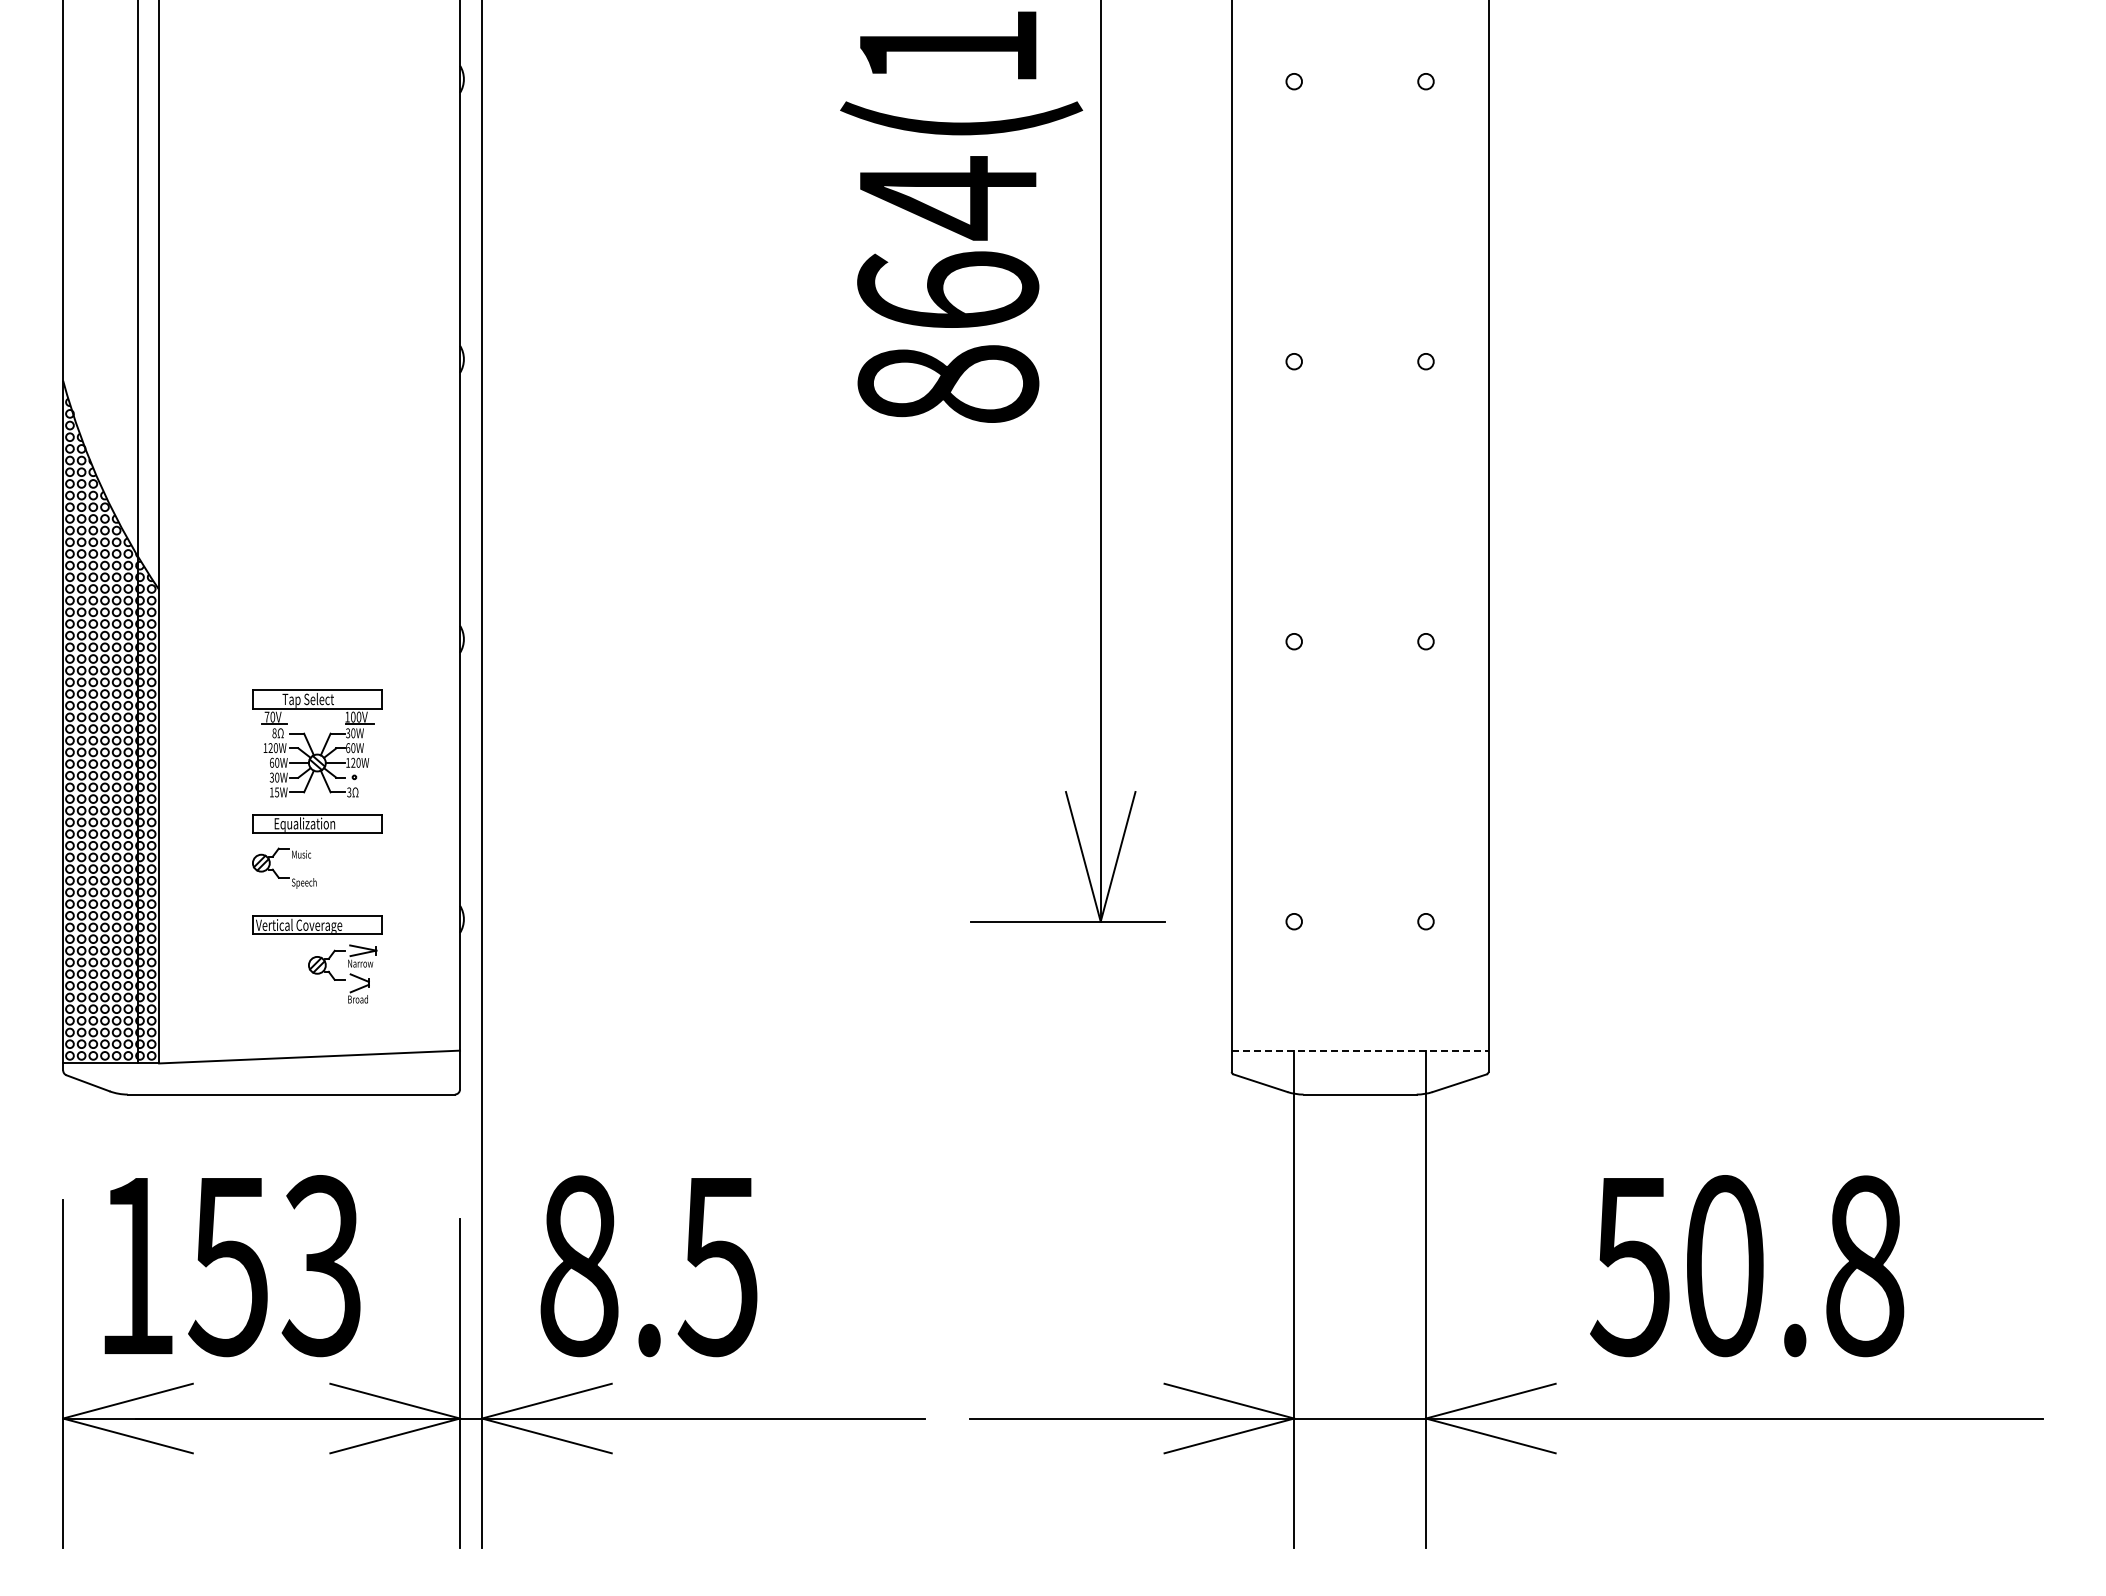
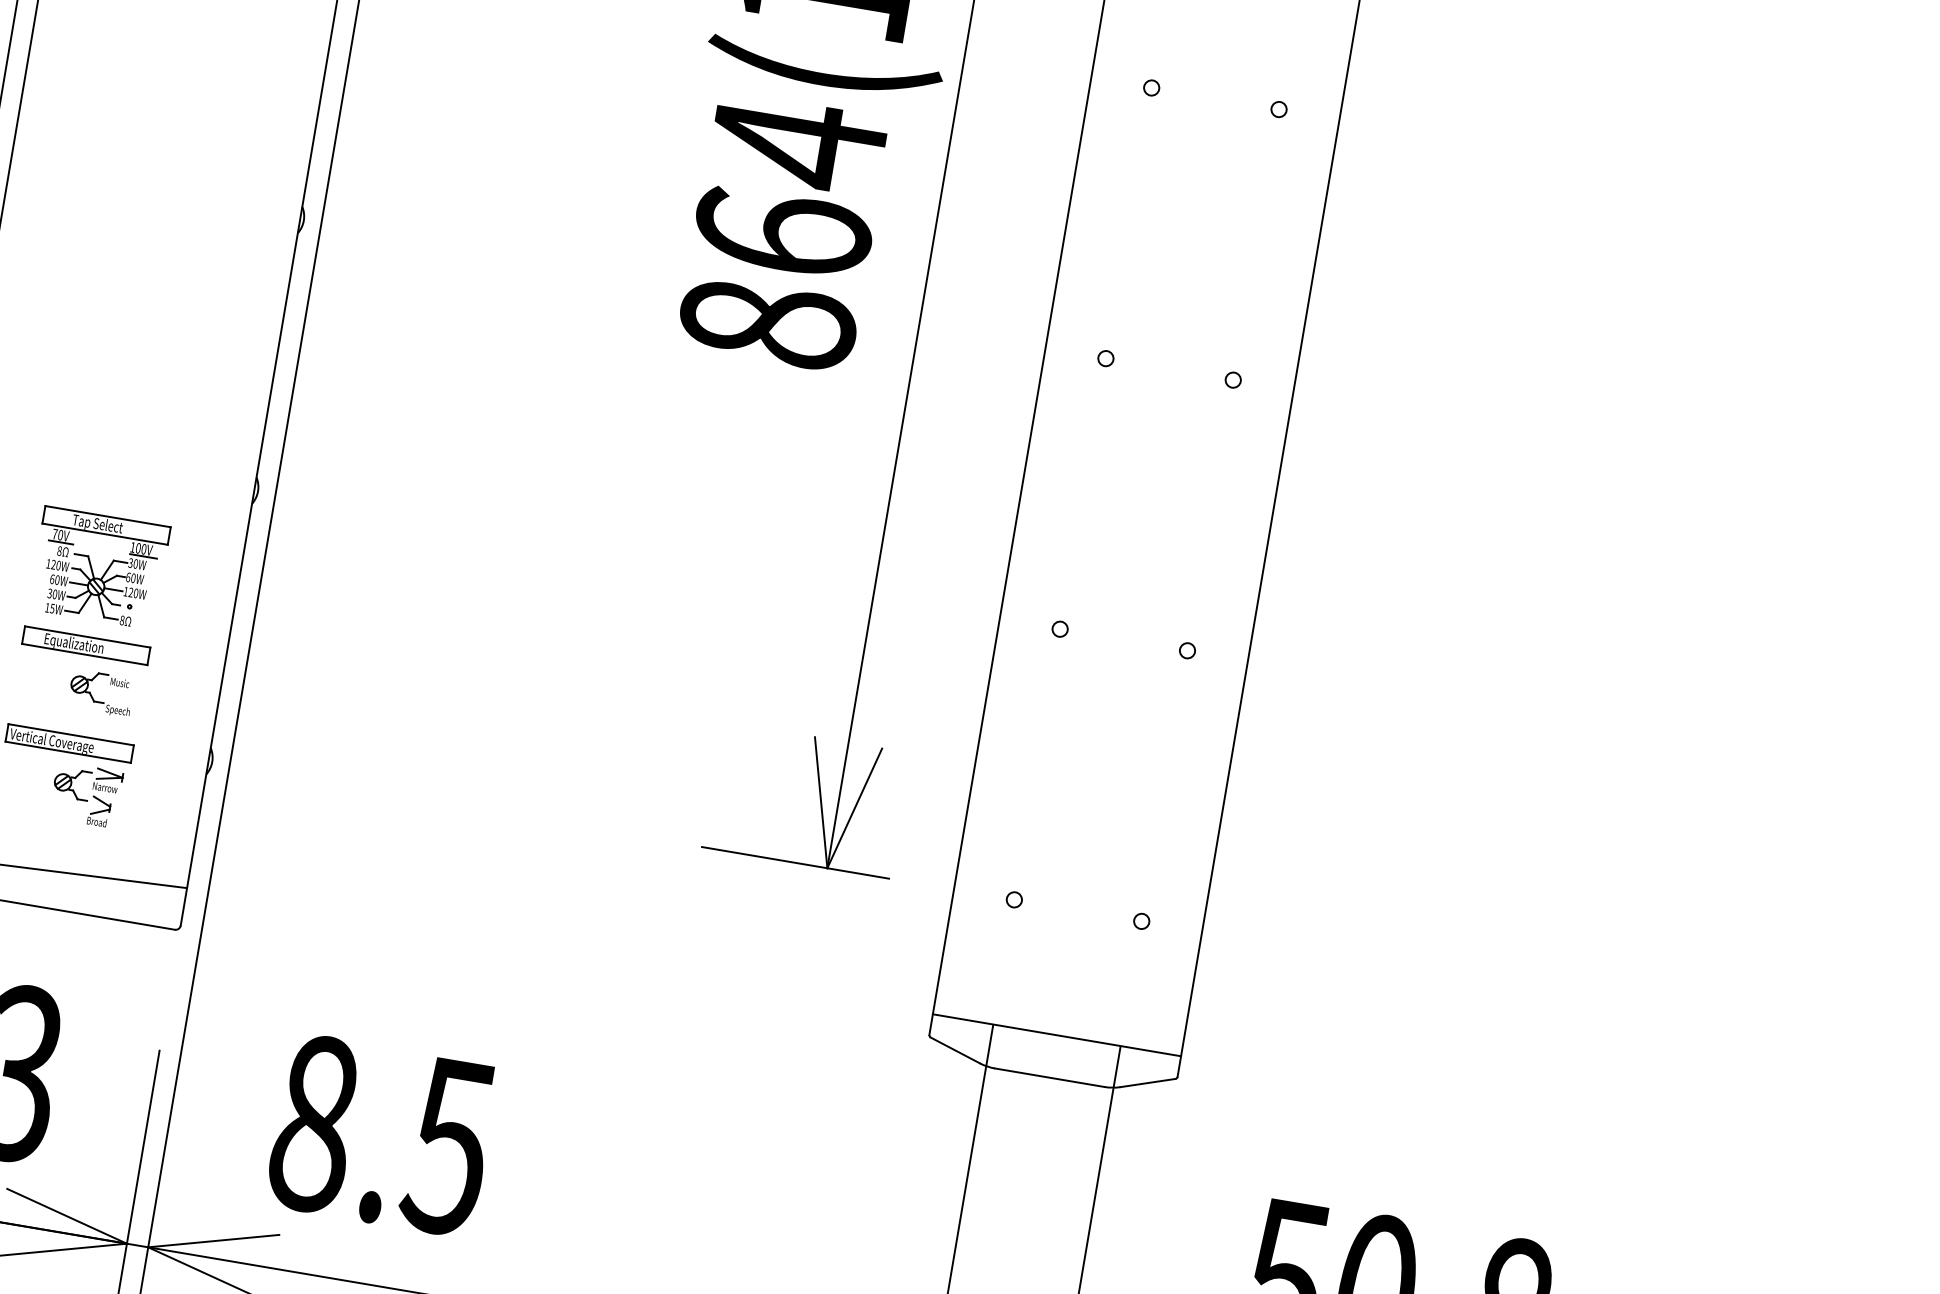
text: (349, 792) -> (122, 620), 3 -> 8
part: (276, 872) -> (92, 696), moved
line: (1360, 1050) -> (1057, 1035), dashed -> solid
text: (648, 1266) -> (381, 1135), moved

